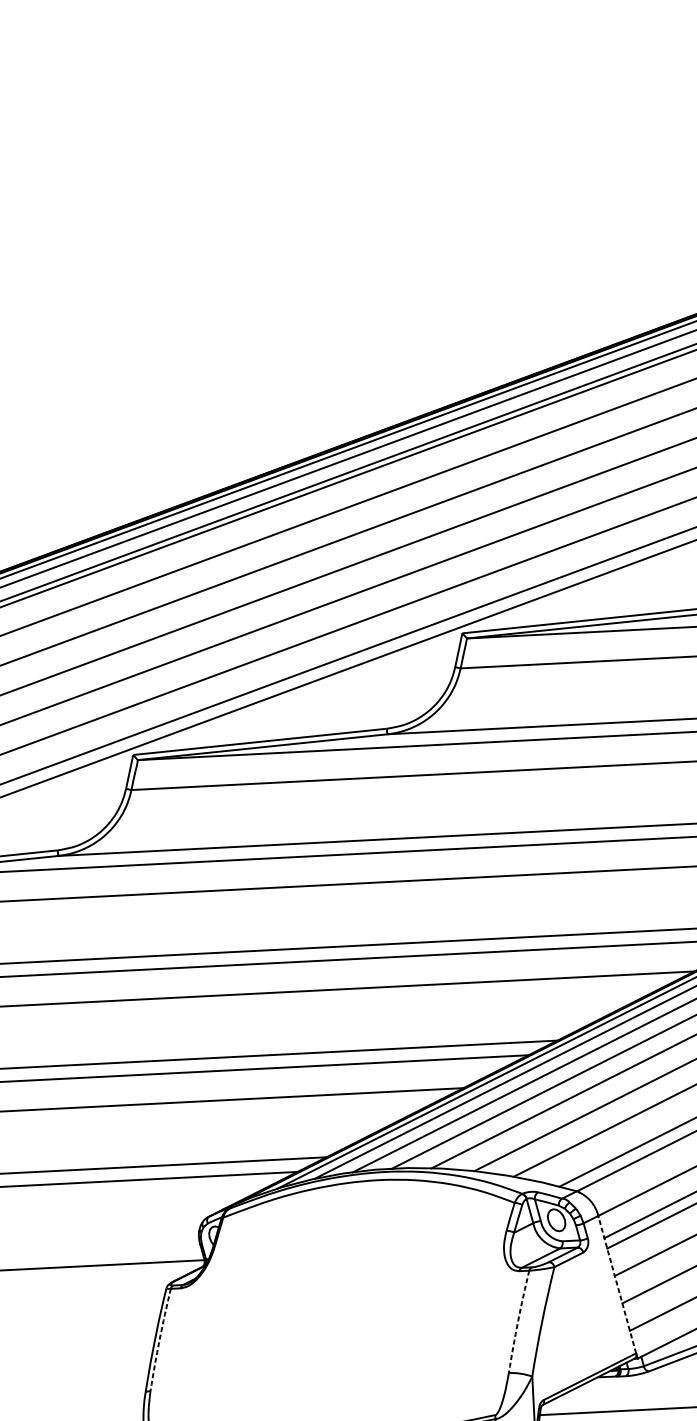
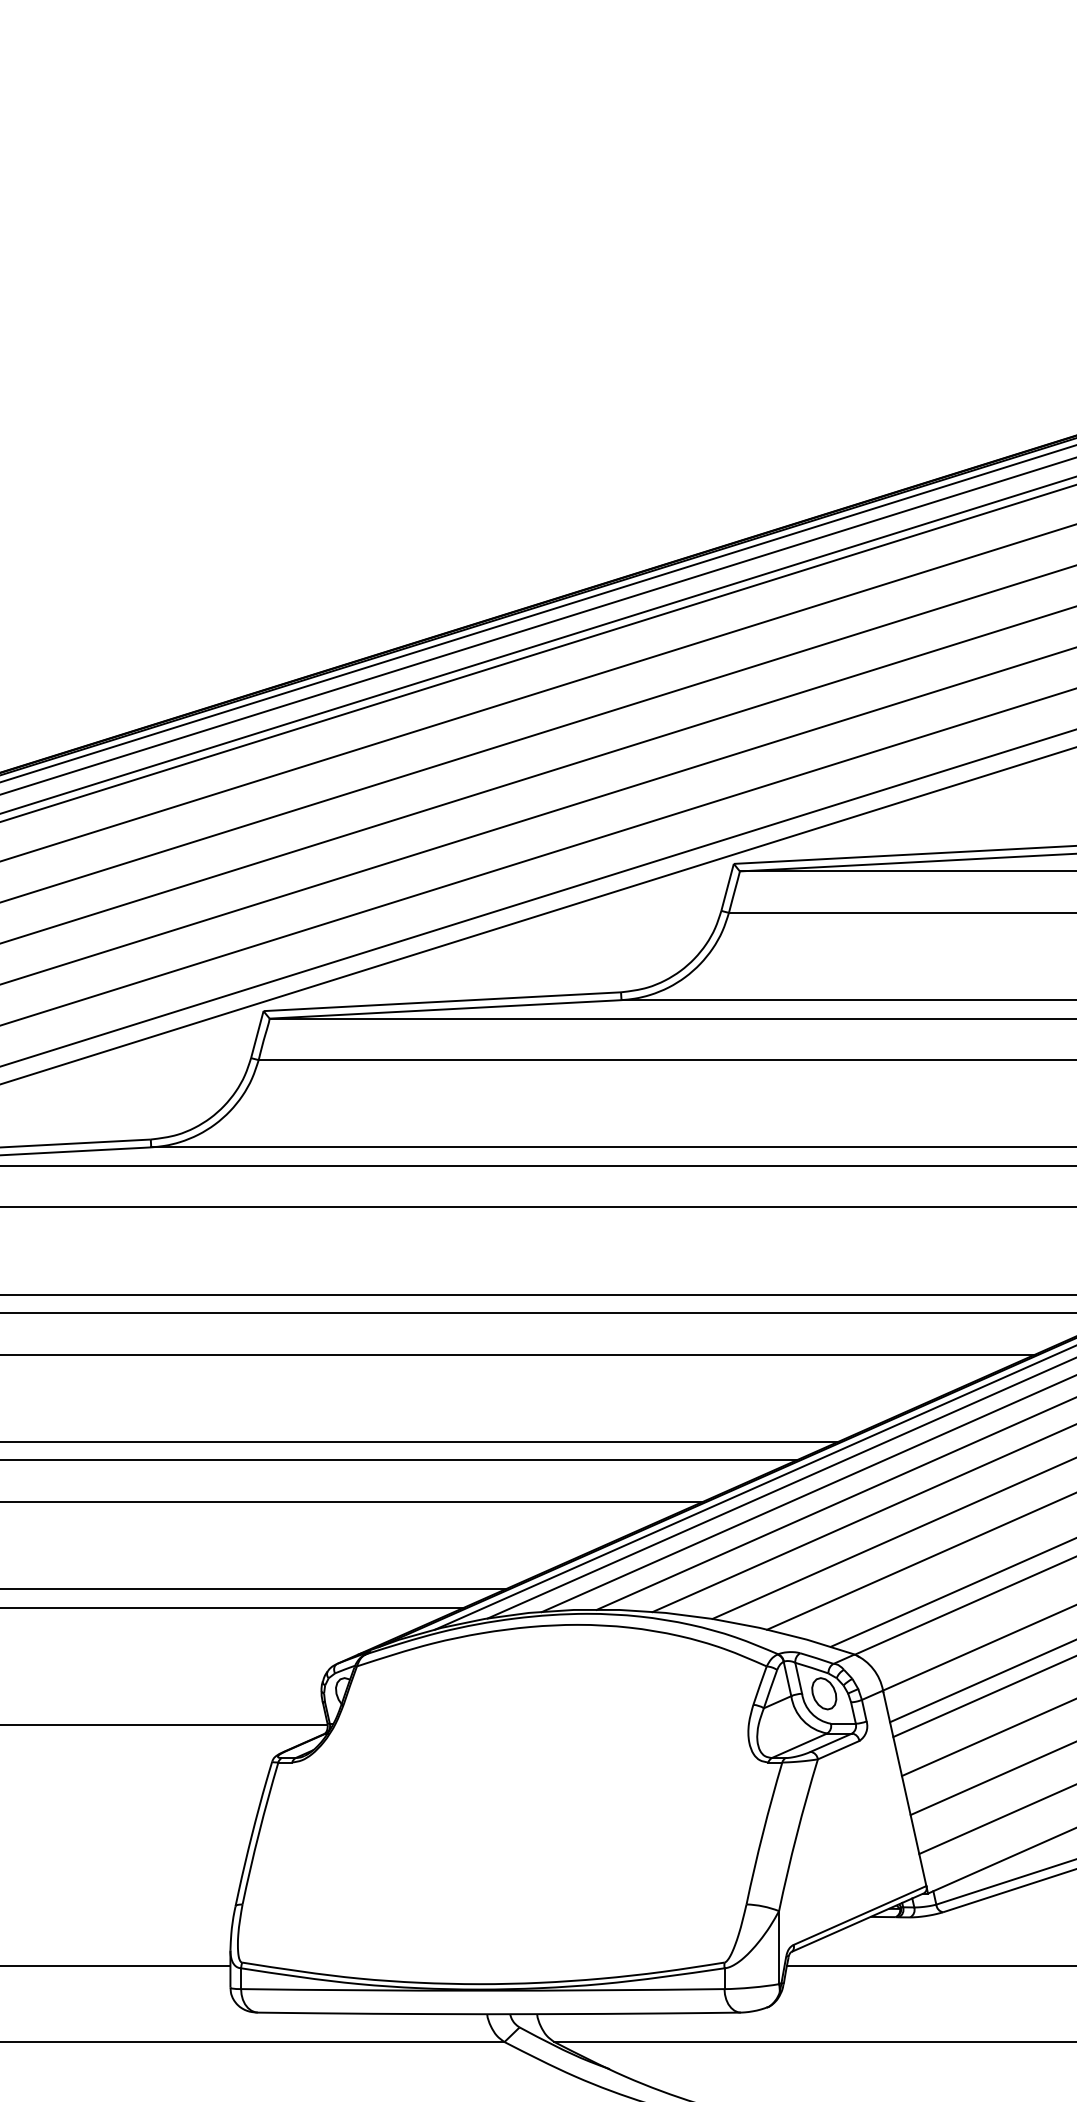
line: (617, 1284) -> (904, 1788), dashed -> solid
arc: (518, 1321) -> (763, 1833), dashed -> solid
arc: (159, 1340) -> (259, 1833), dashed -> solid

